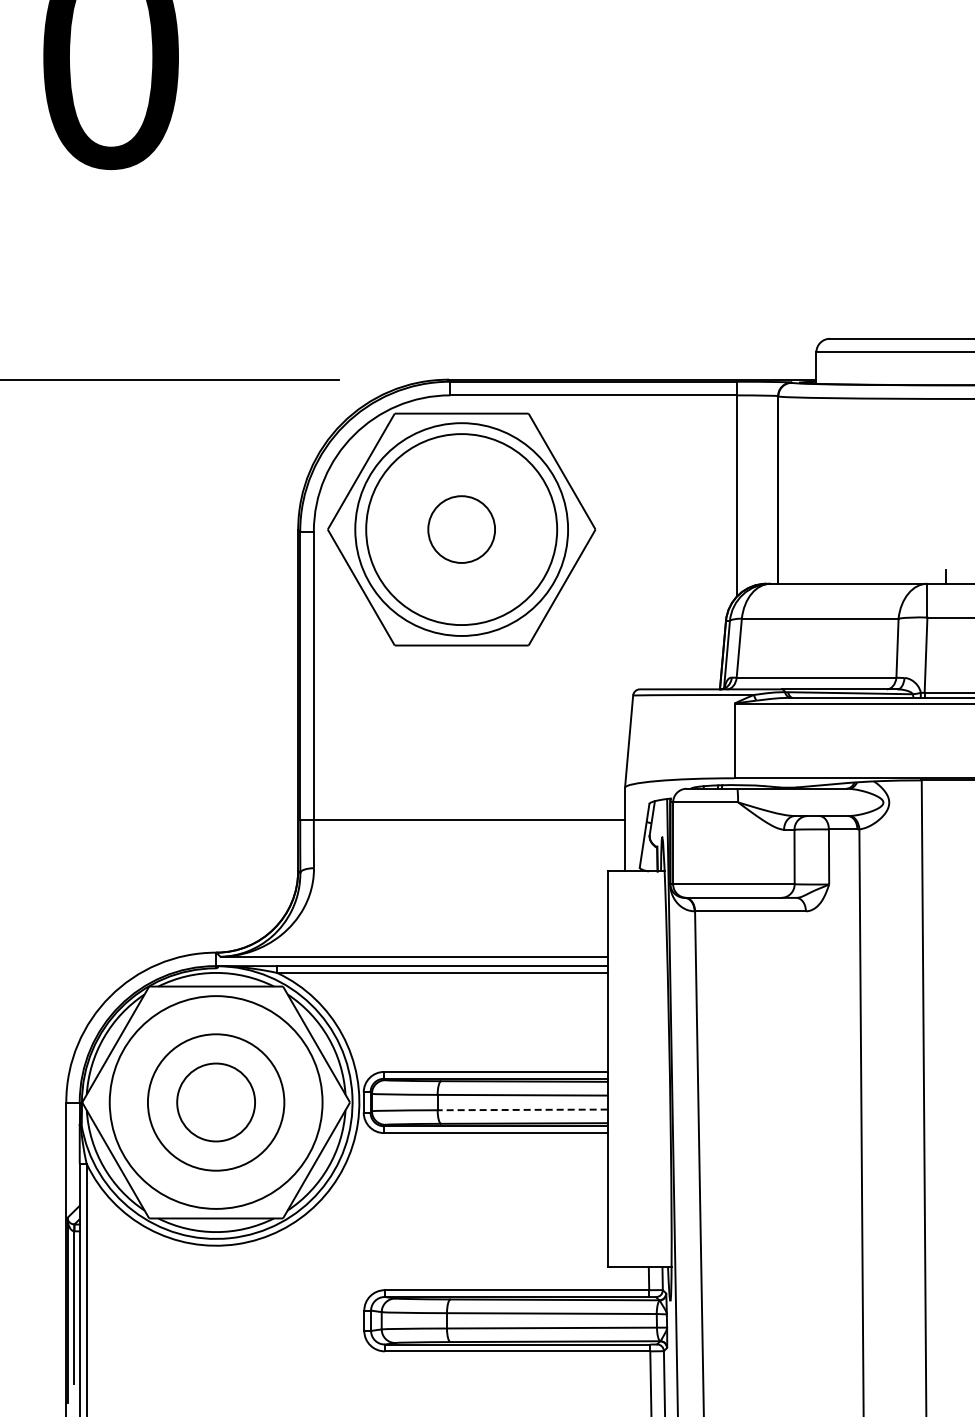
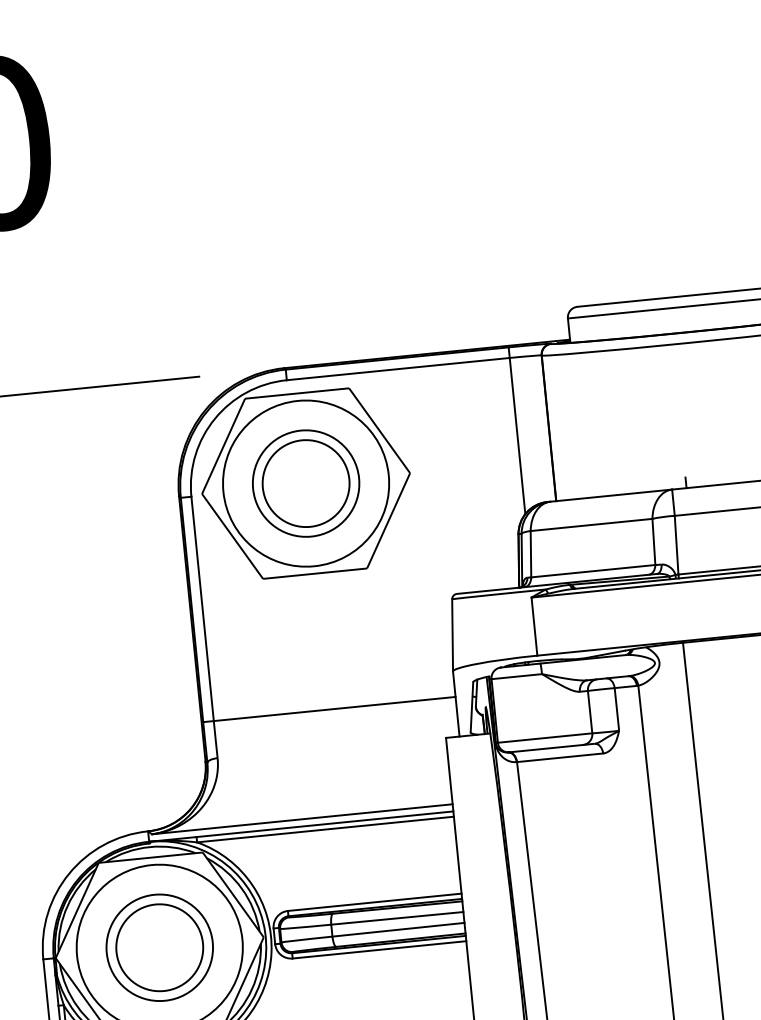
circle: (461, 529) -> (305, 483), size x0.71
circle: (461, 529) -> (305, 483), size x1.67
circle: (215, 1102) -> (159, 947), size x1.43
line: (522, 1109) -> (398, 929), dashed -> solid

